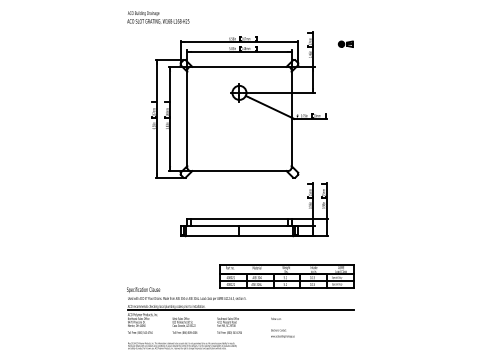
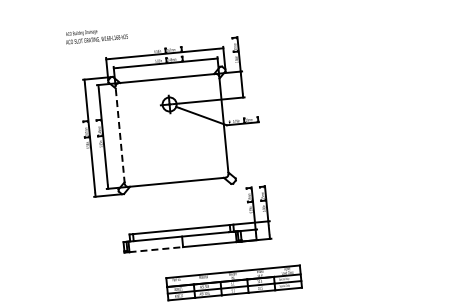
text: (158, 17) -> (96, 35), moved
part: (345, 43) -> (270, 45), removed
line: (187, 118) -> (120, 134), solid -> dashed
line: (212, 236) -> (156, 249), solid -> dashed

